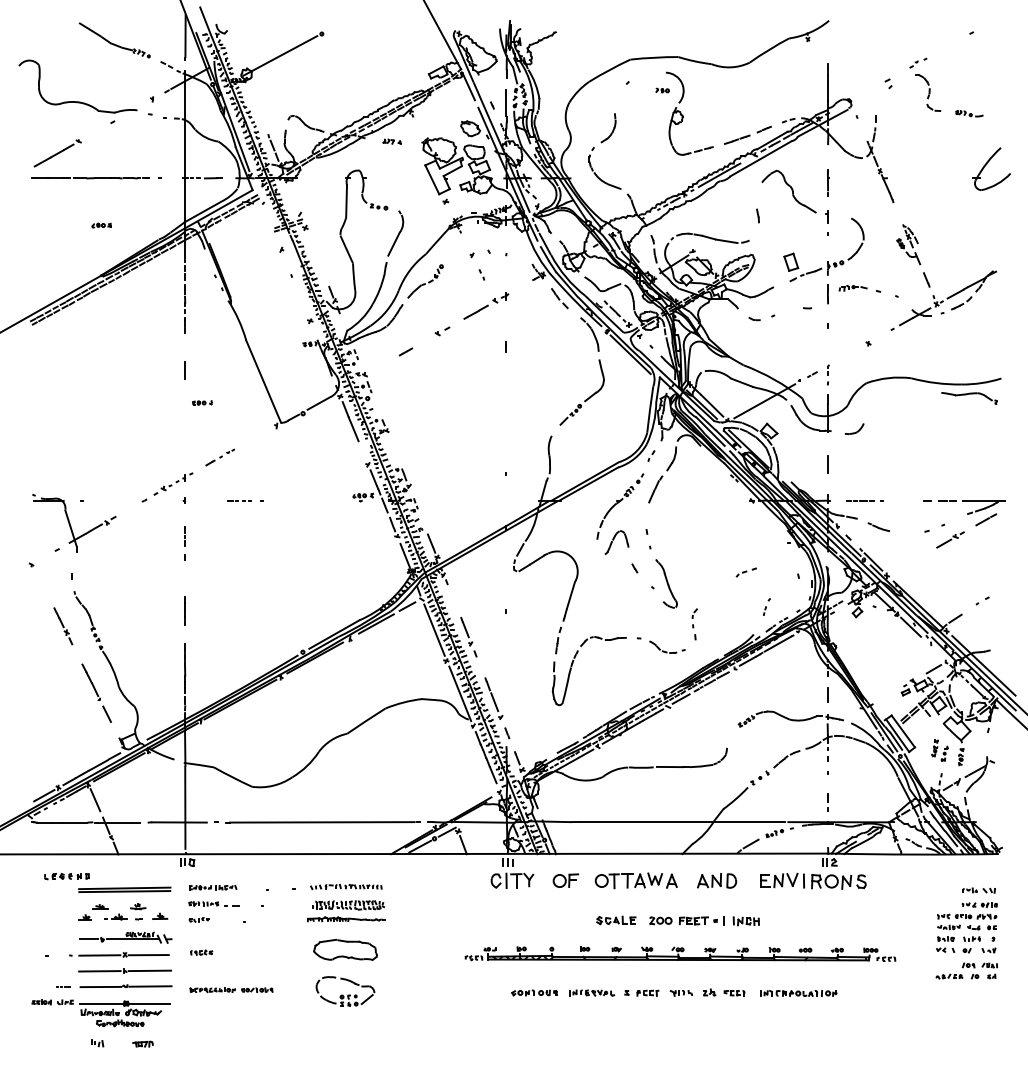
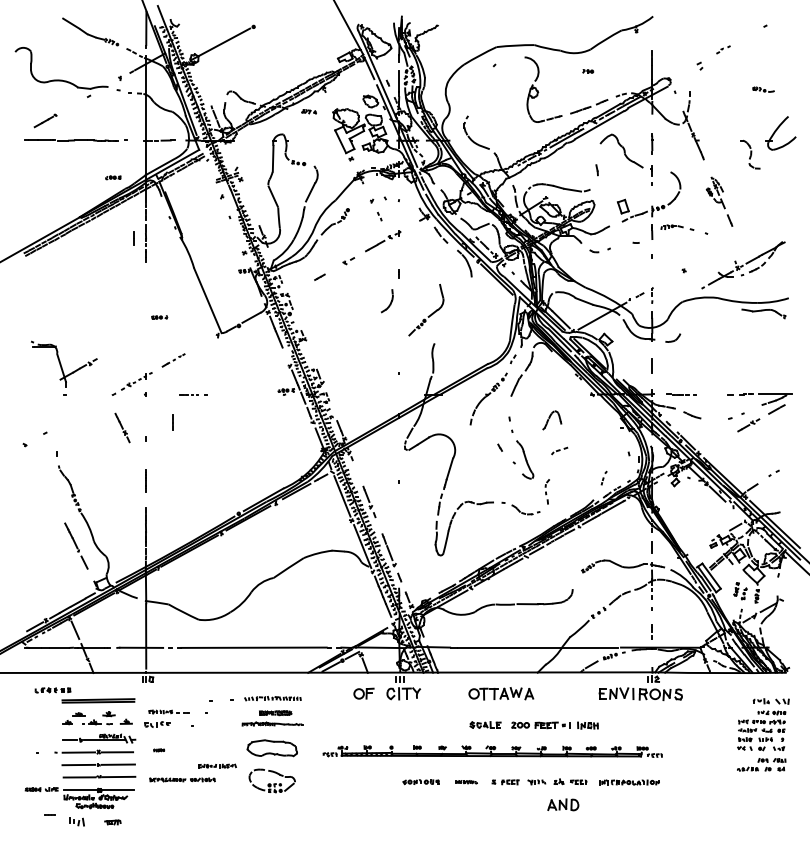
part: (662, 90) -> (588, 71), moved
part: (928, 92) -> (750, 154), moved
part: (608, 128) -> (387, 301), moved
part: (57, 153) -> (45, 121), size x0.6
part: (101, 225) -> (113, 177), moved
part: (943, 300) -> (743, 265), moved
line: (184, 370) -> (132, 238), moved
part: (585, 399) -> (429, 315), moved
part: (74, 523) -> (64, 364), moved
line: (184, 536) -> (173, 422), moved
part: (616, 542) -> (551, 420), moved
part: (745, 572) -> (558, 450), moved
part: (63, 626) -> (122, 428), moved
part: (565, 880) -> (363, 693), moved
part: (717, 880) -> (563, 804), moved
part: (213, 887) -> (217, 765), moved
part: (978, 890) -> (770, 701), size x1.4
part: (348, 905) -> (274, 713), size x0.6
part: (198, 919) -> (156, 724), size x1.6
part: (201, 952) -> (158, 750), size x0.6
part: (680, 953) -> (492, 751), moved
line: (62, 986) -> (49, 814), moved
part: (592, 992) -> (466, 781), size x0.6
part: (97, 1043) -> (77, 821), size x1.6

